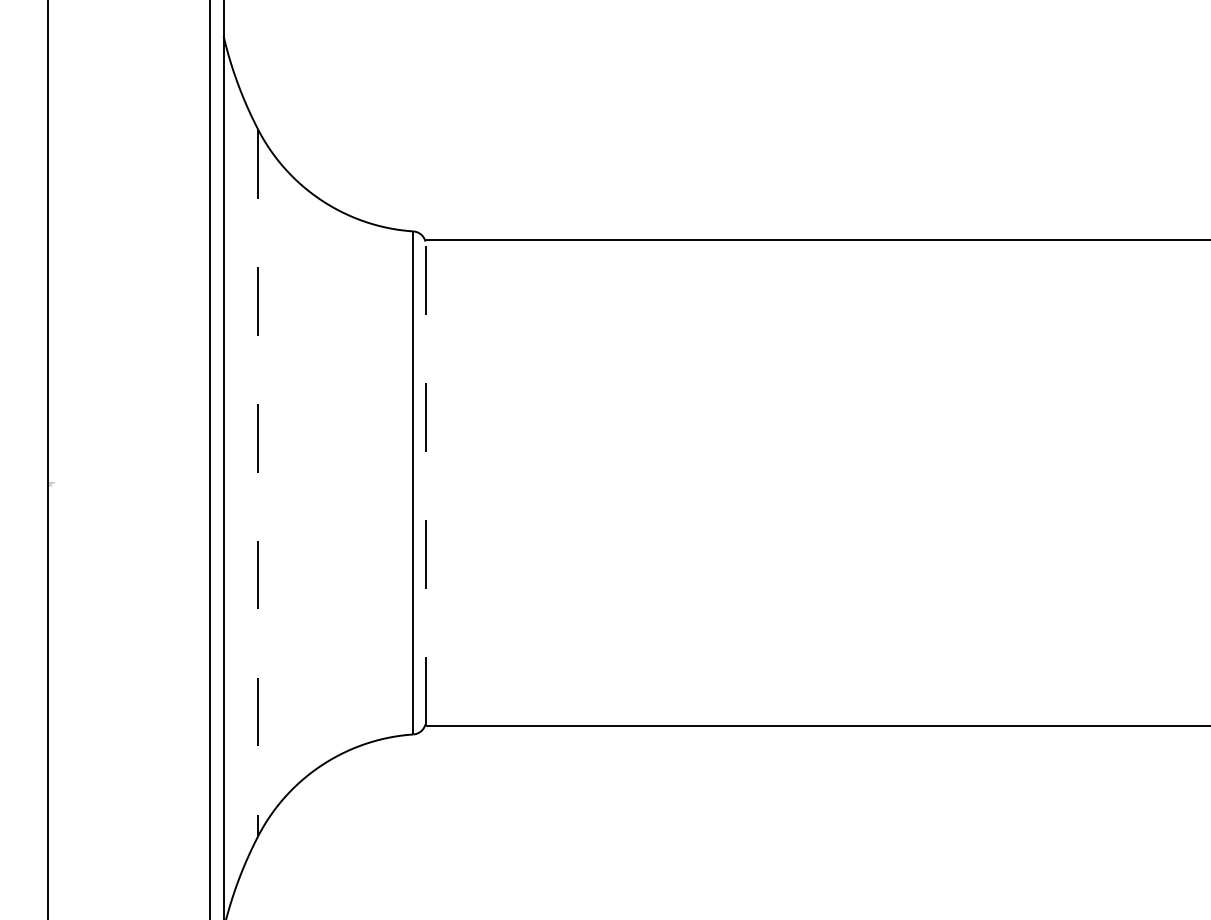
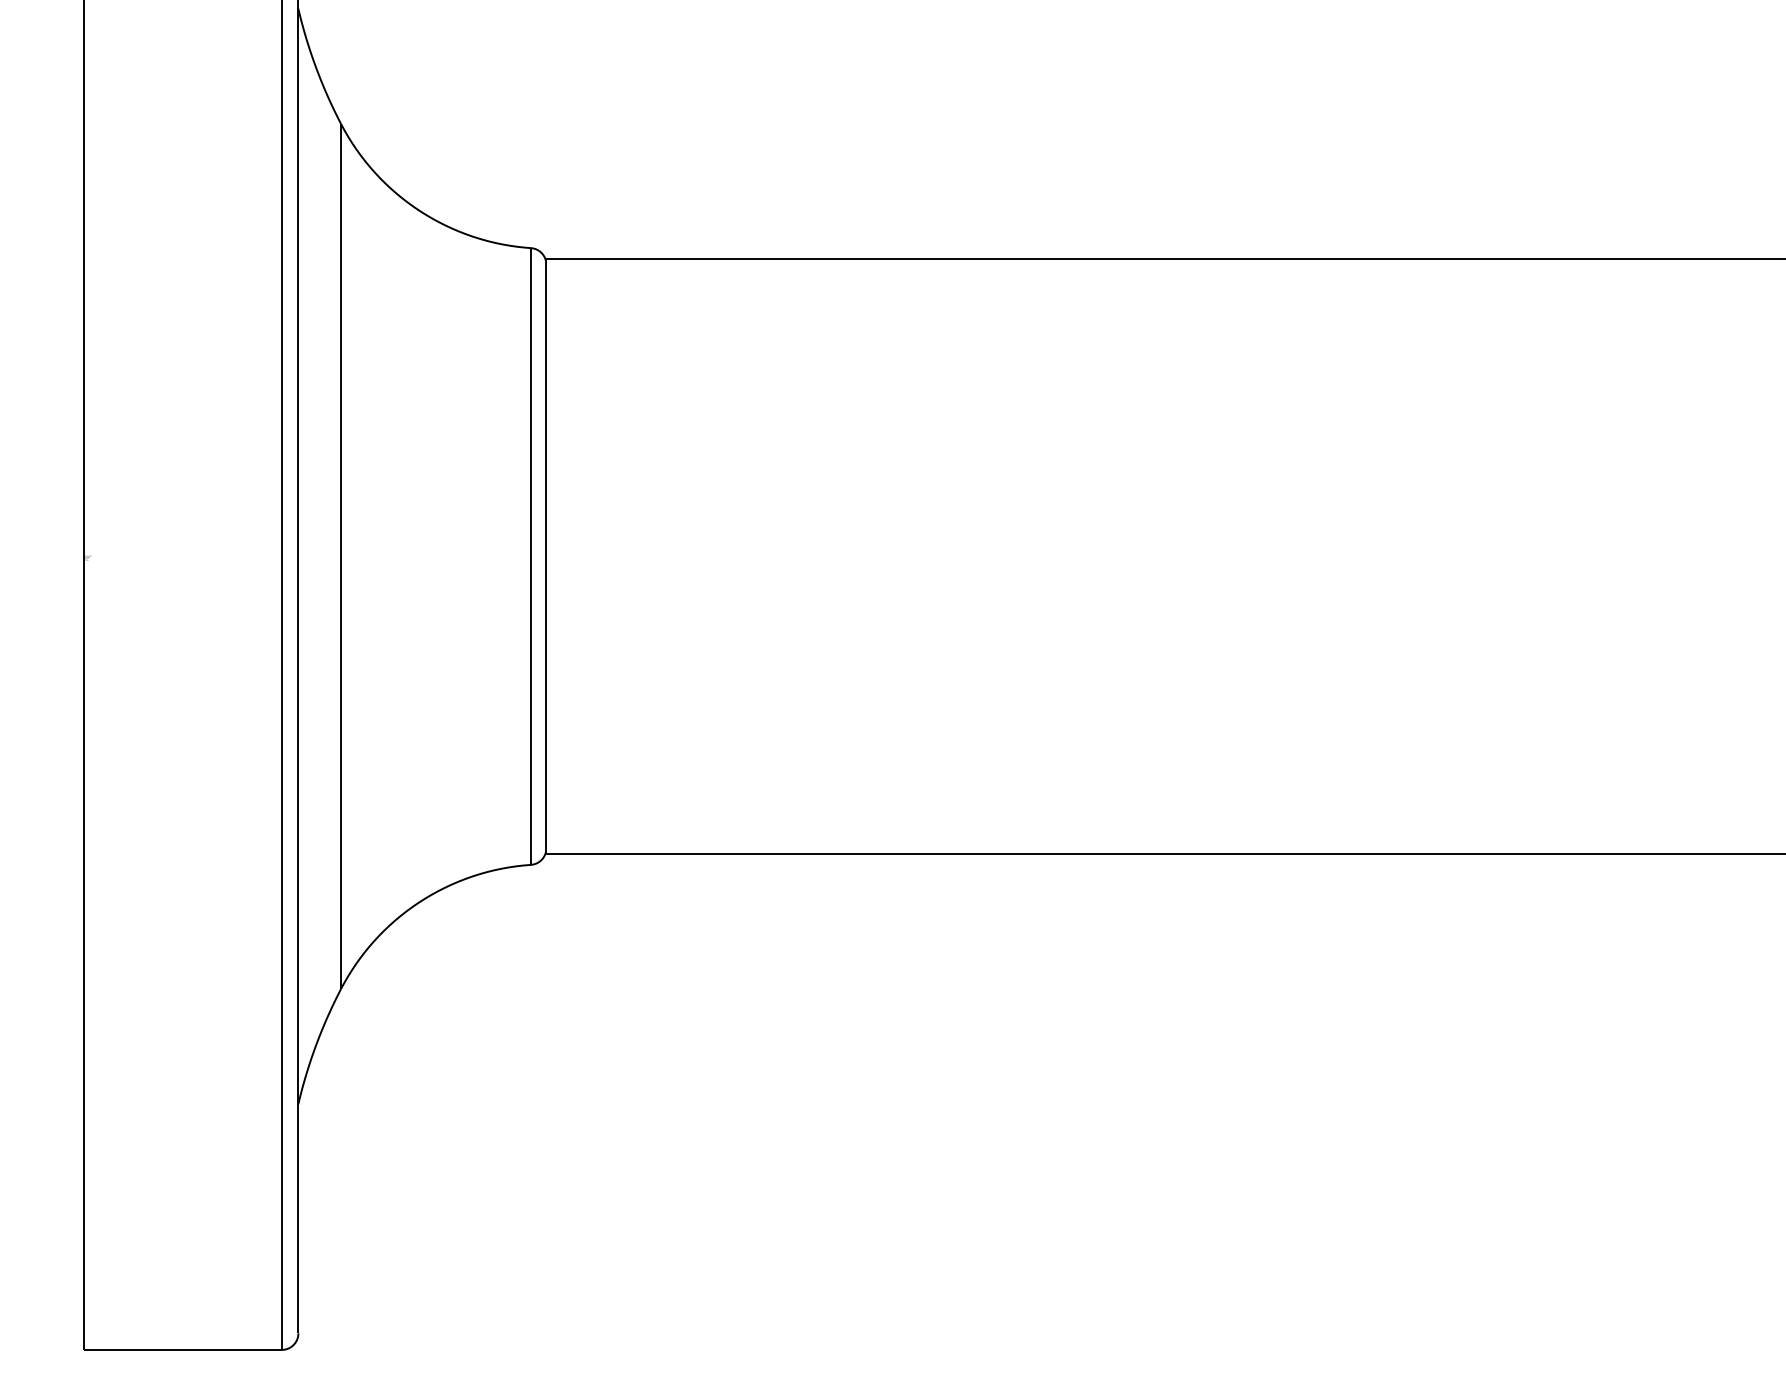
line: (258, 482) -> (340, 556), dashed -> solid
line: (426, 482) -> (546, 556), dashed -> solid

